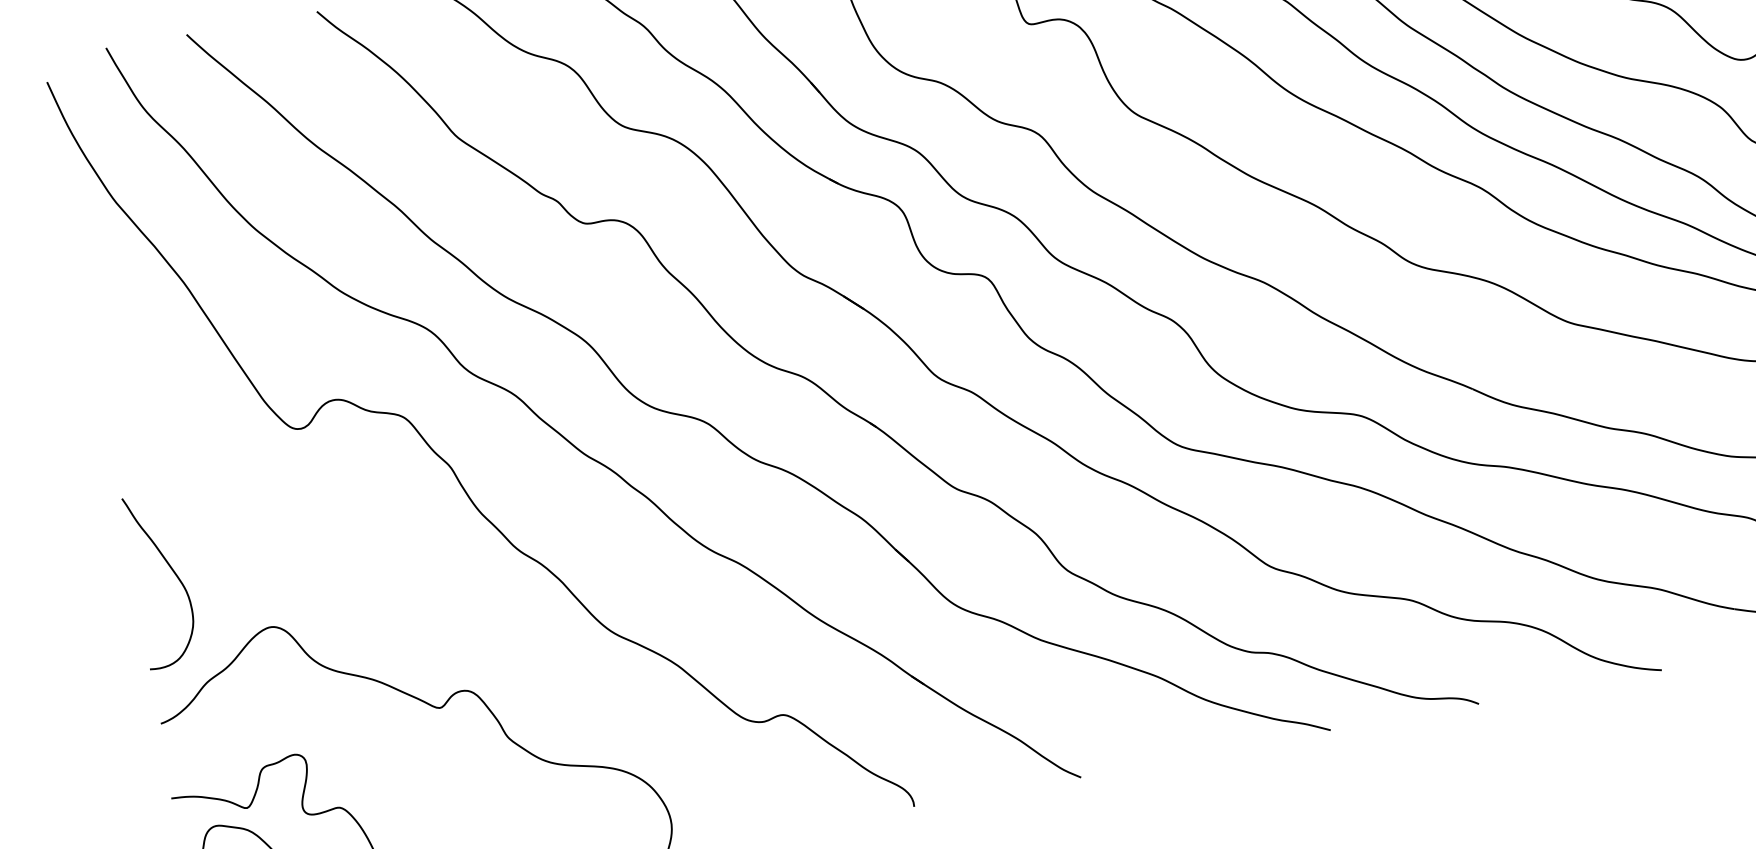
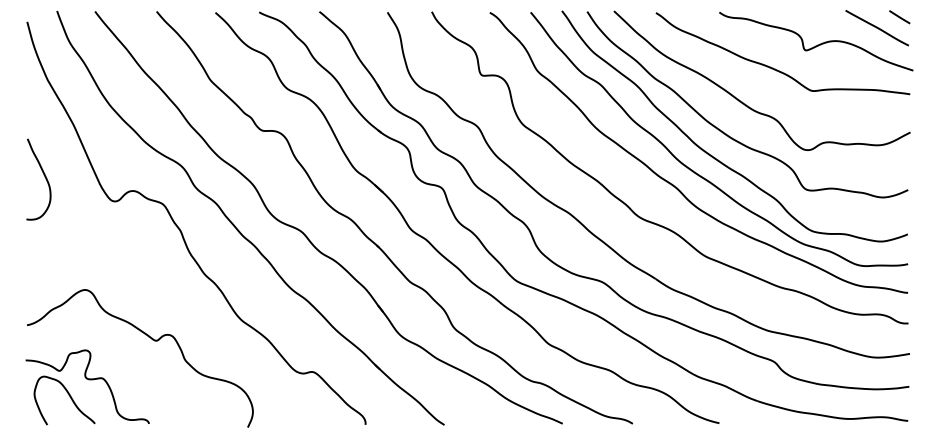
curve: (172, 573) -> (44, 177), moved

